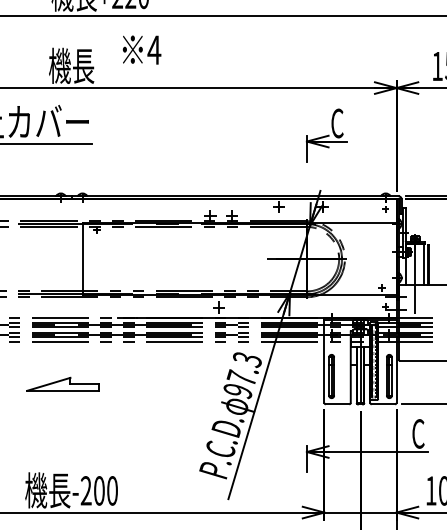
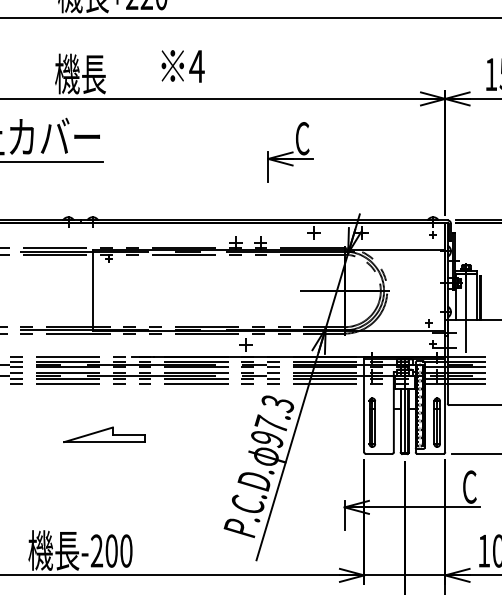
text: (141, 49) -> (182, 65), moved
part: (326, 135) -> (290, 152), moved
part: (62, 383) -> (103, 433), moved

